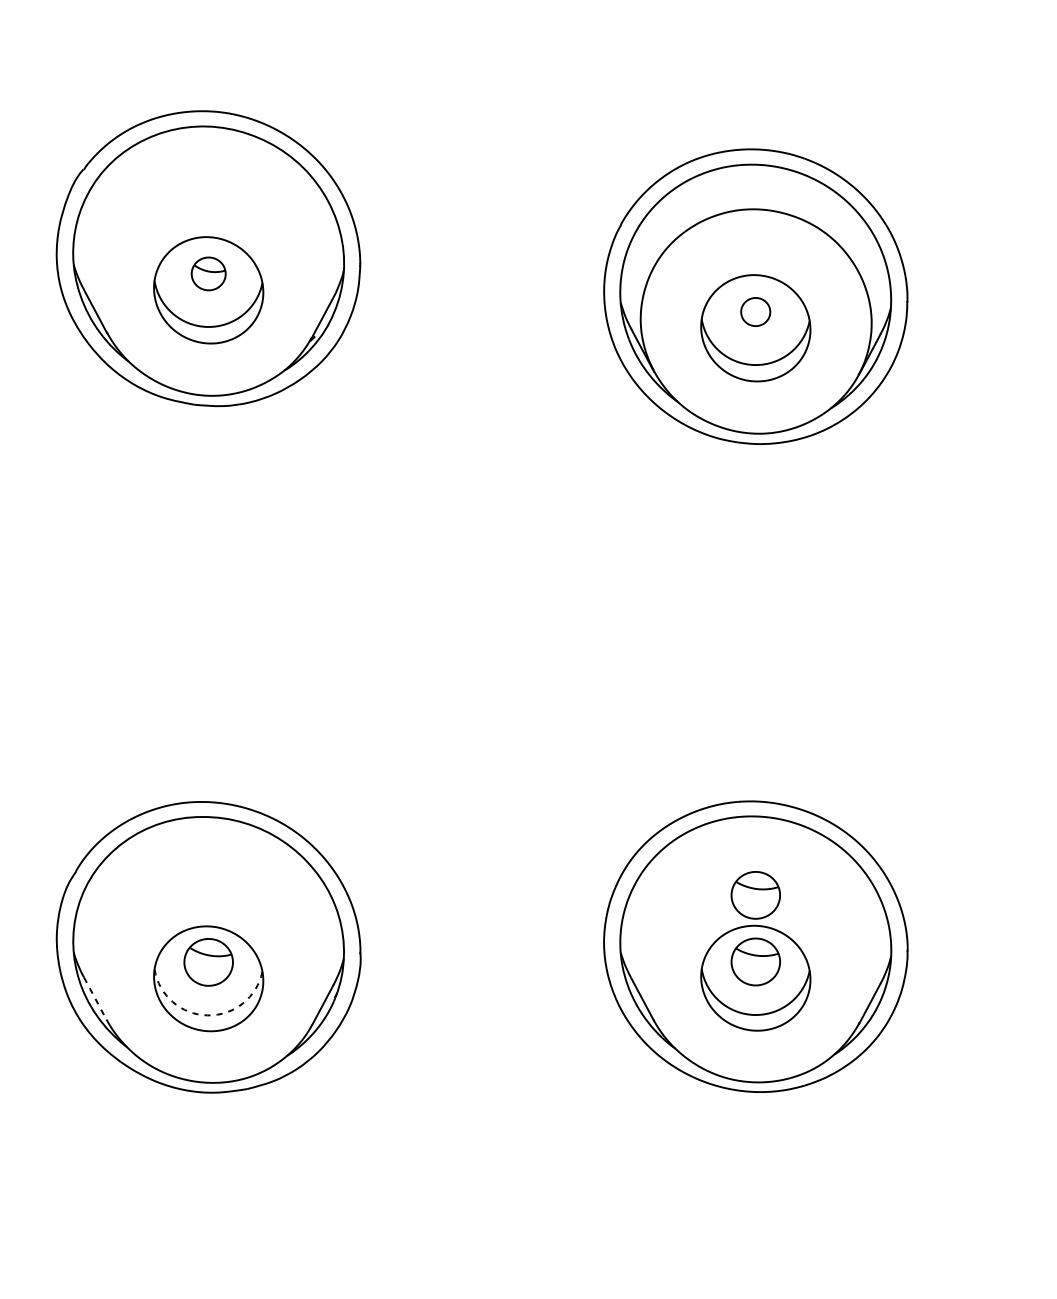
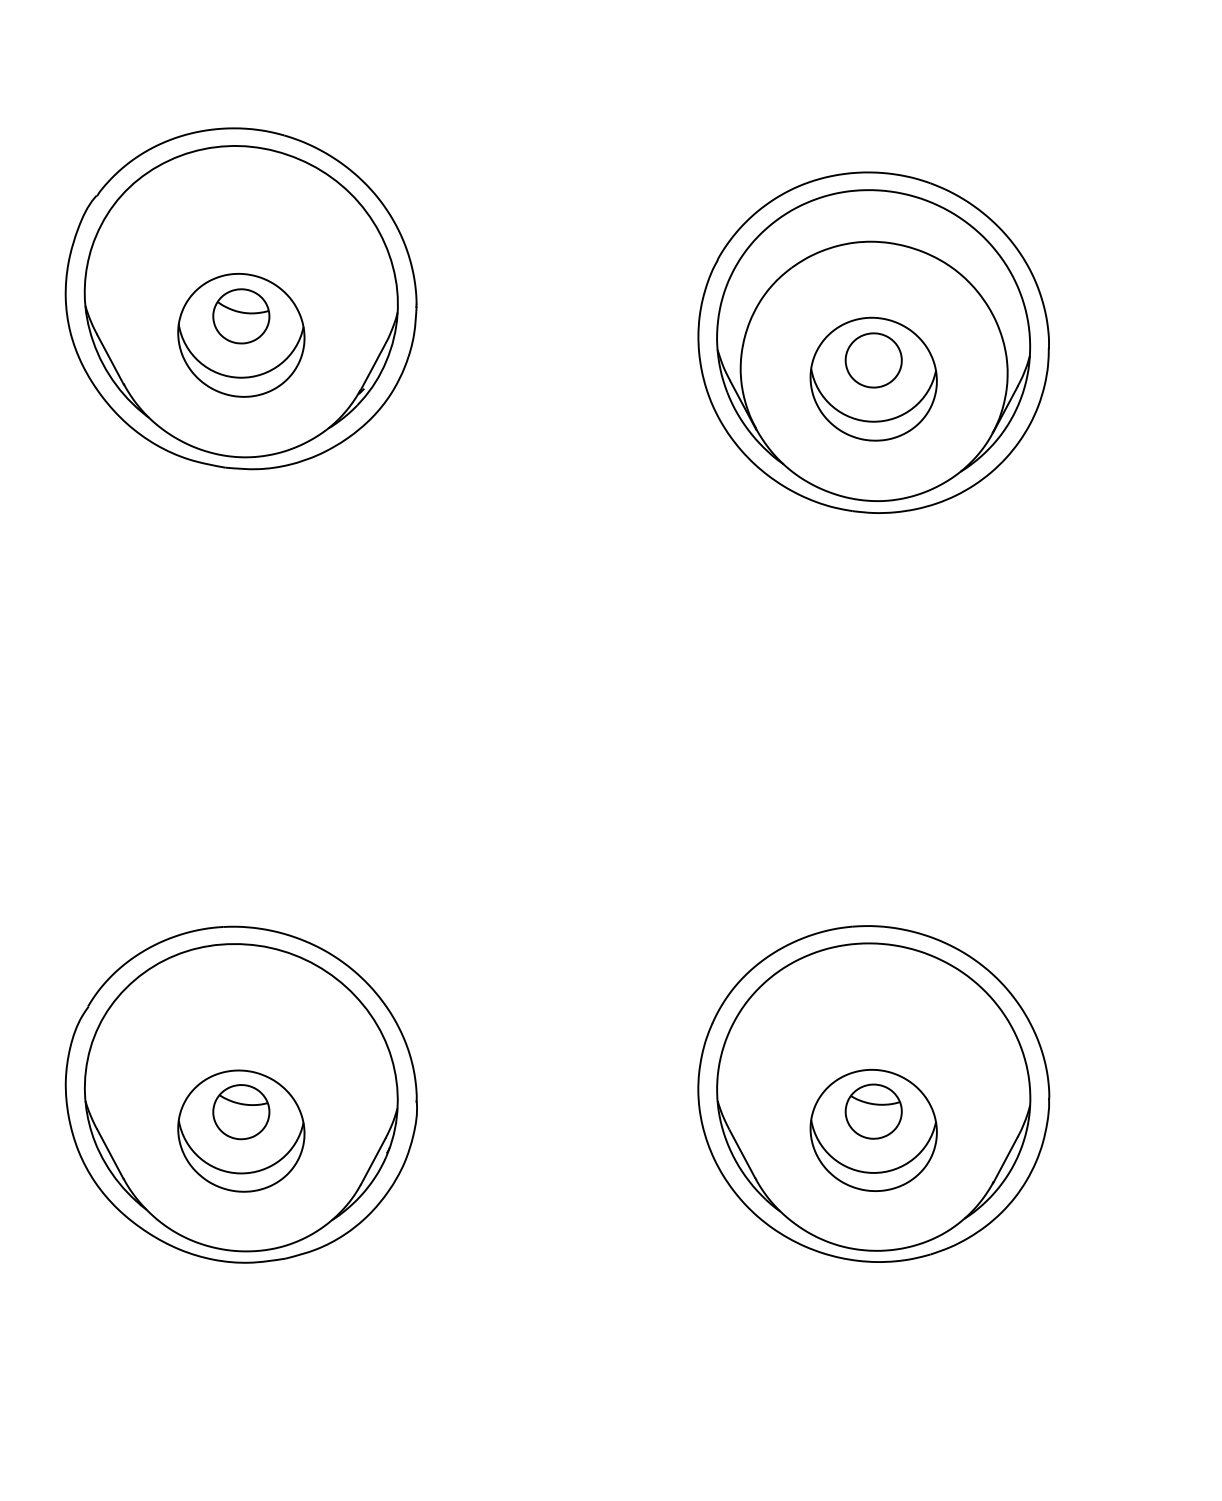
part: (208, 274) -> (241, 316), size x1.43
part: (755, 312) -> (873, 360), size x1.67
part: (755, 895) -> (873, 1034), removed
line: (95, 999) -> (110, 1154), dashed -> solid
arc: (207, 1015) -> (240, 1173), dashed -> solid

